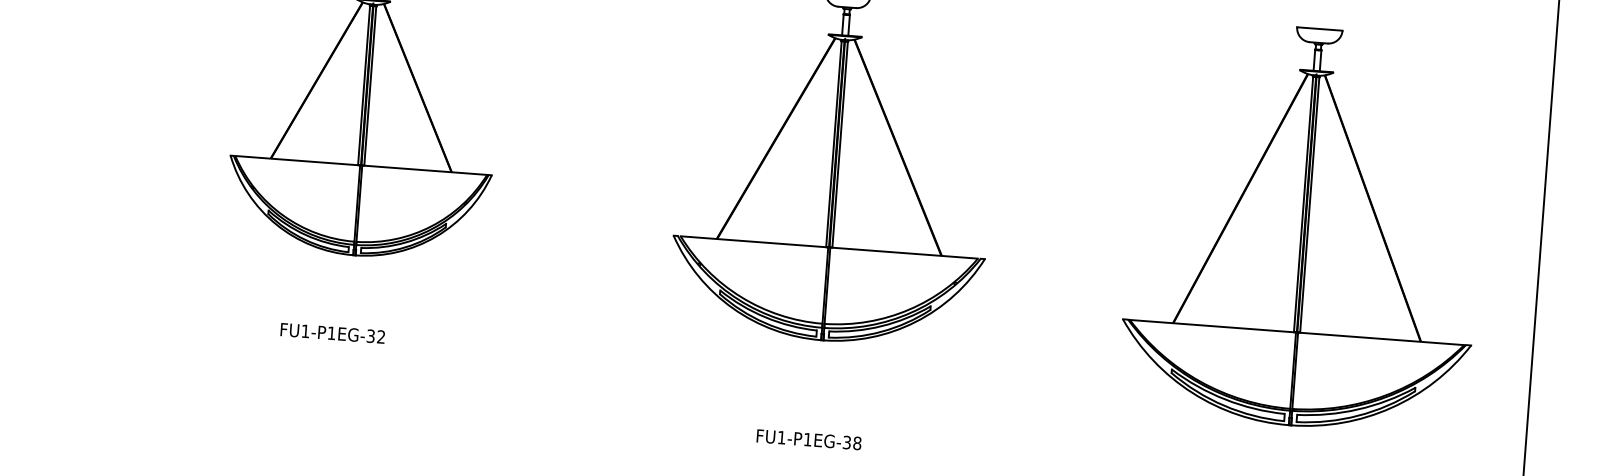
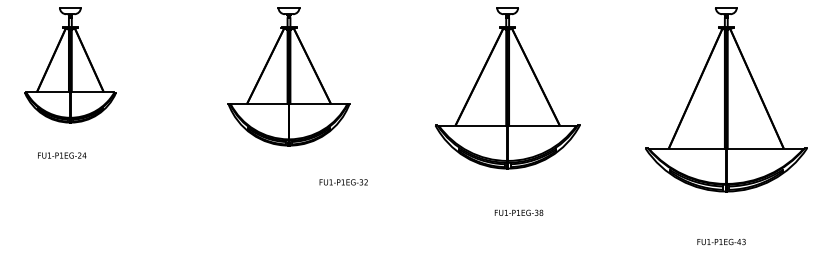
text: (332, 333) -> (343, 182), moved
text: (808, 438) -> (518, 212), moved

